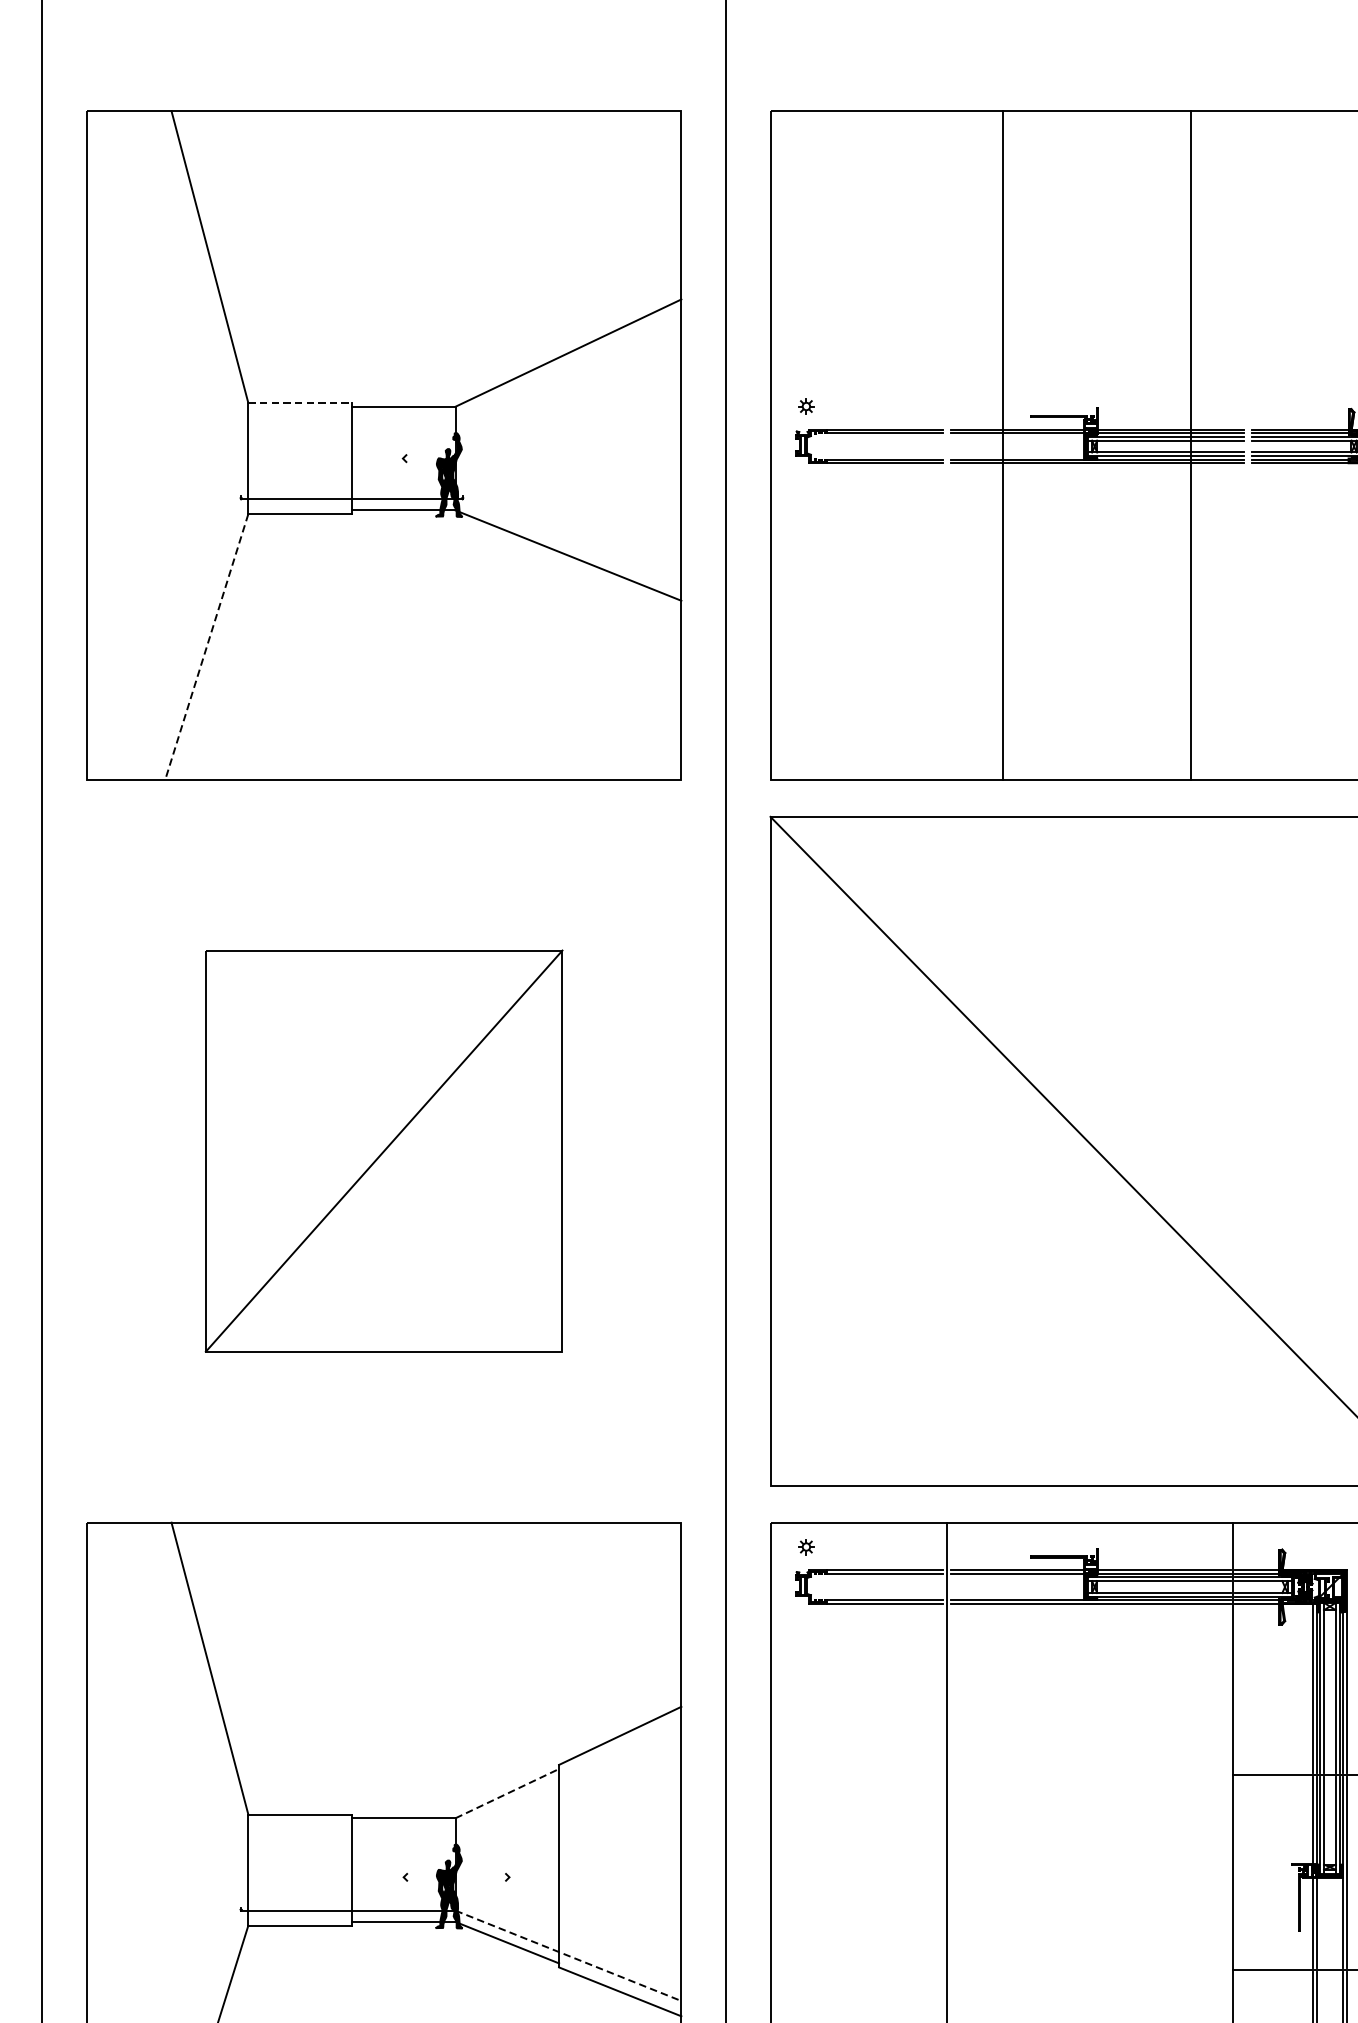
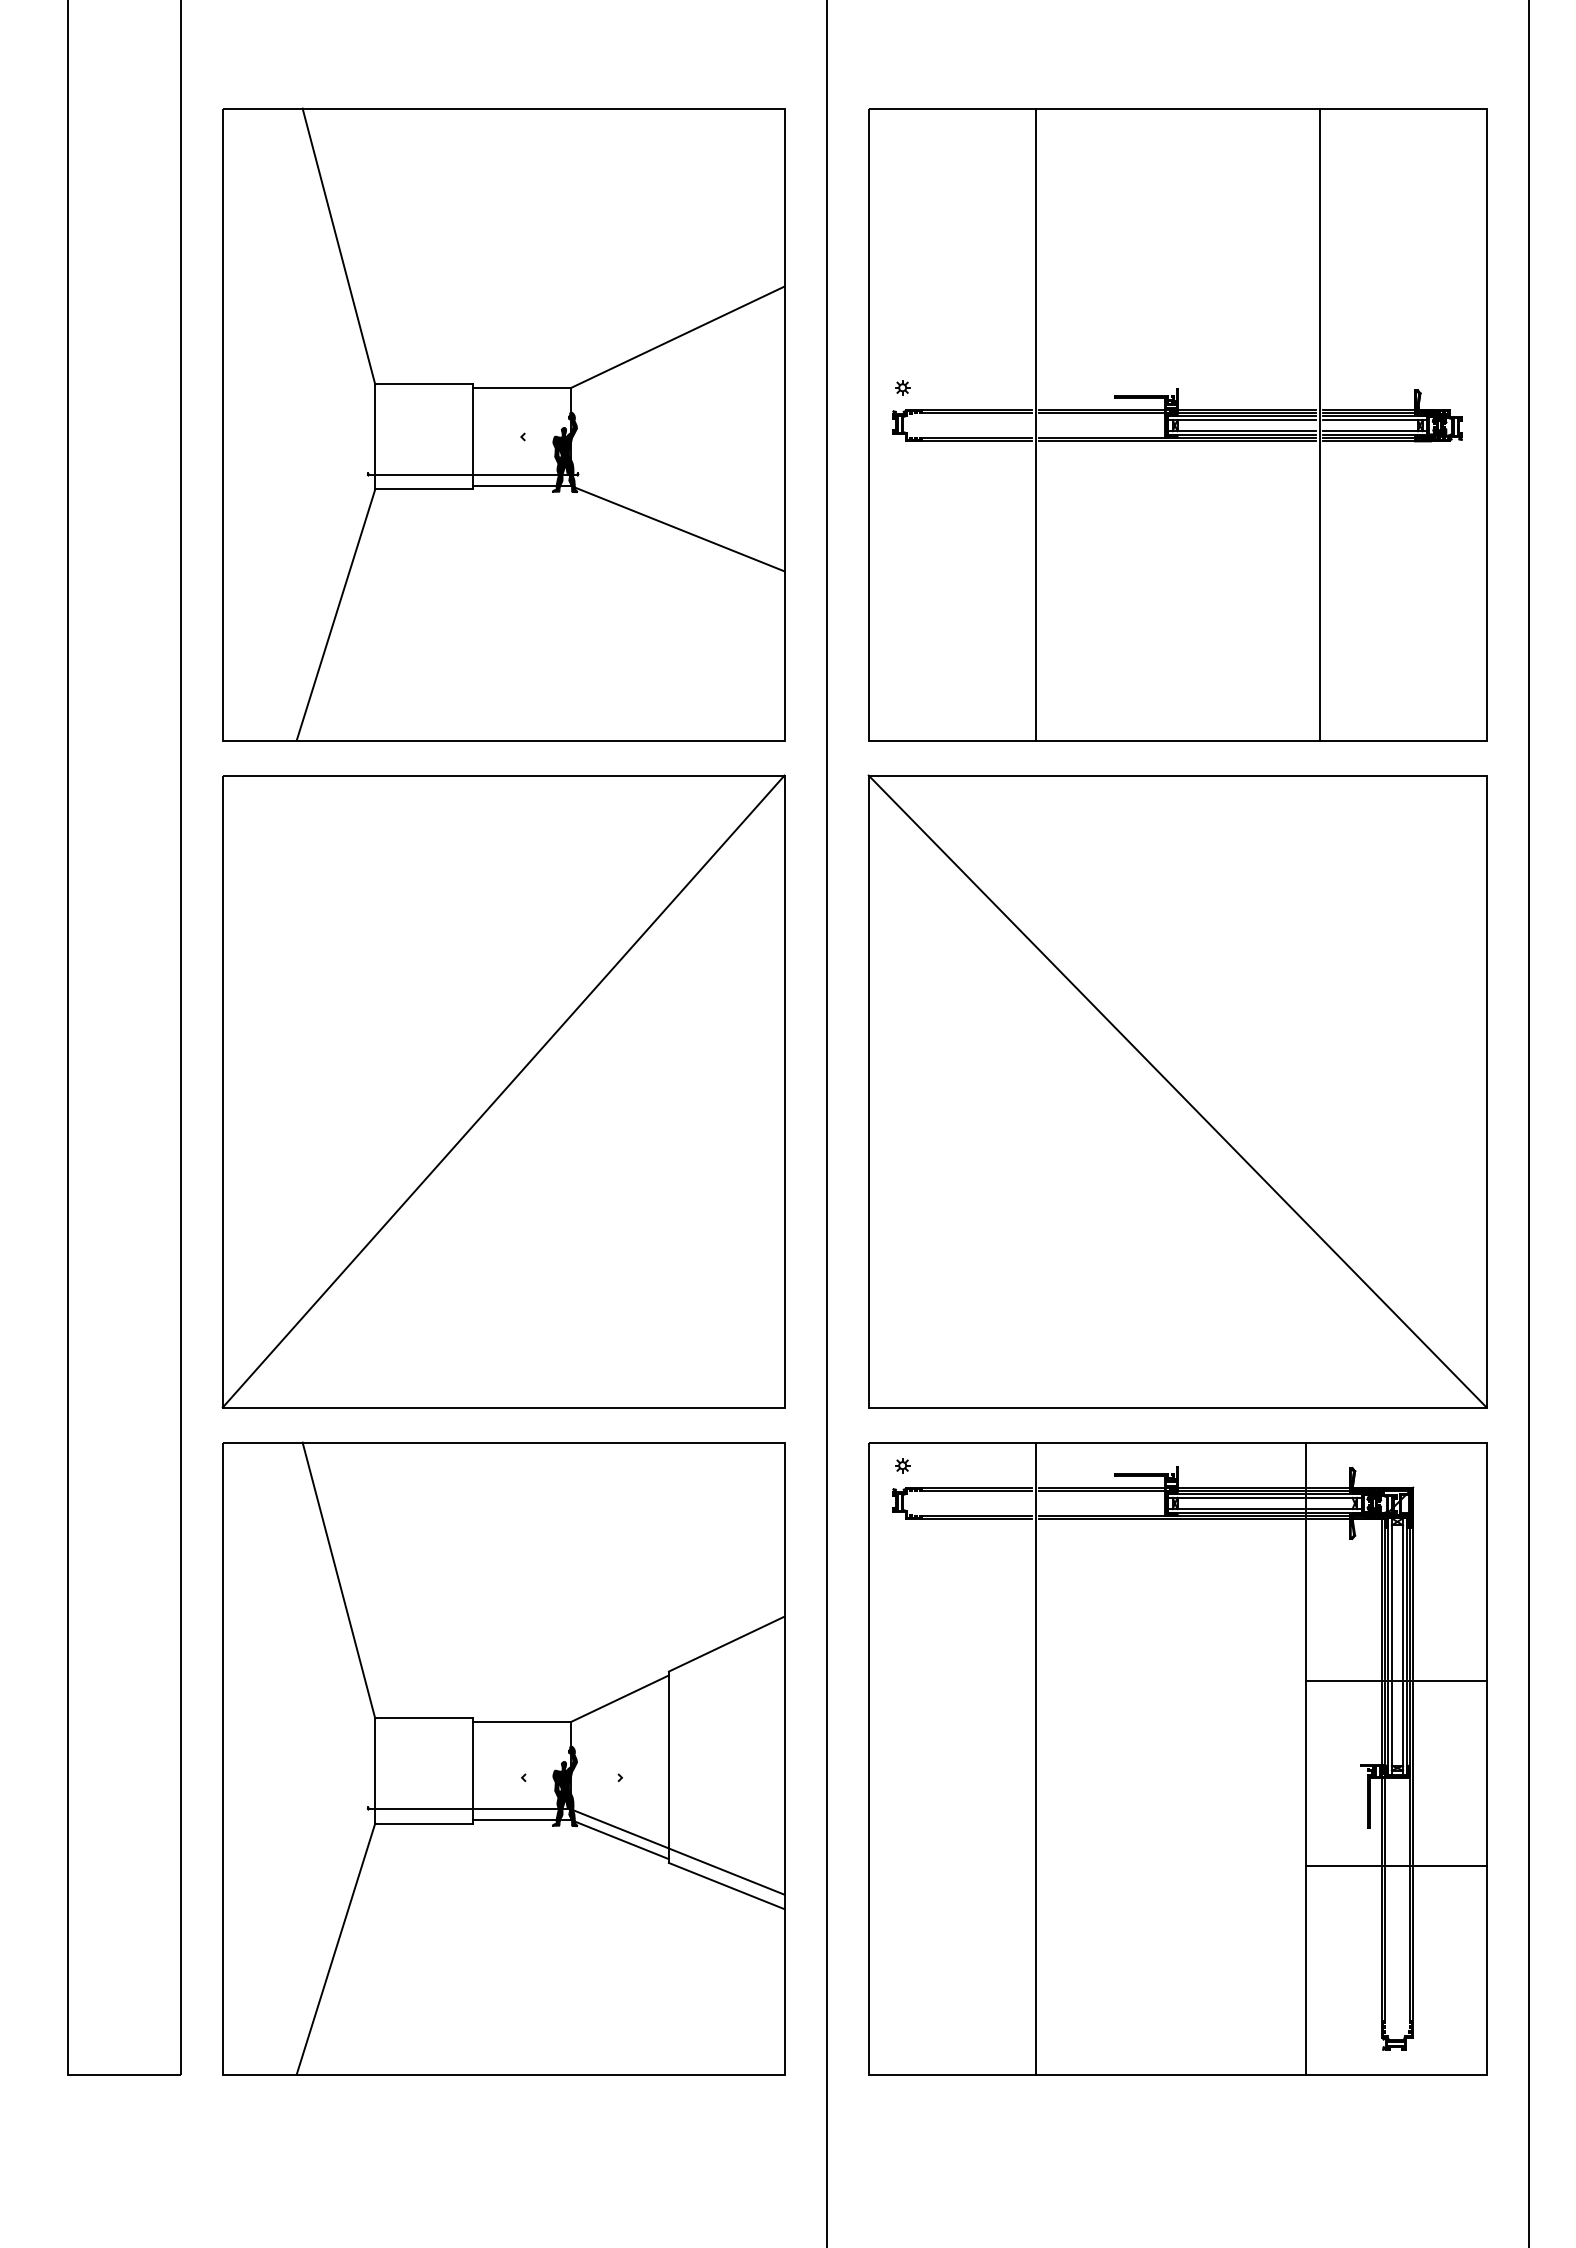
line: (300, 403) -> (424, 384), dashed -> solid
line: (1003, 445) -> (1035, 424), moved
line: (1190, 445) -> (1319, 424), moved
line: (206, 647) -> (335, 615), dashed -> solid
part: (384, 1151) -> (503, 1091), size x1.67
line: (507, 1793) -> (620, 1698), dashed -> solid
line: (568, 1956) -> (677, 1852), dashed -> solid

